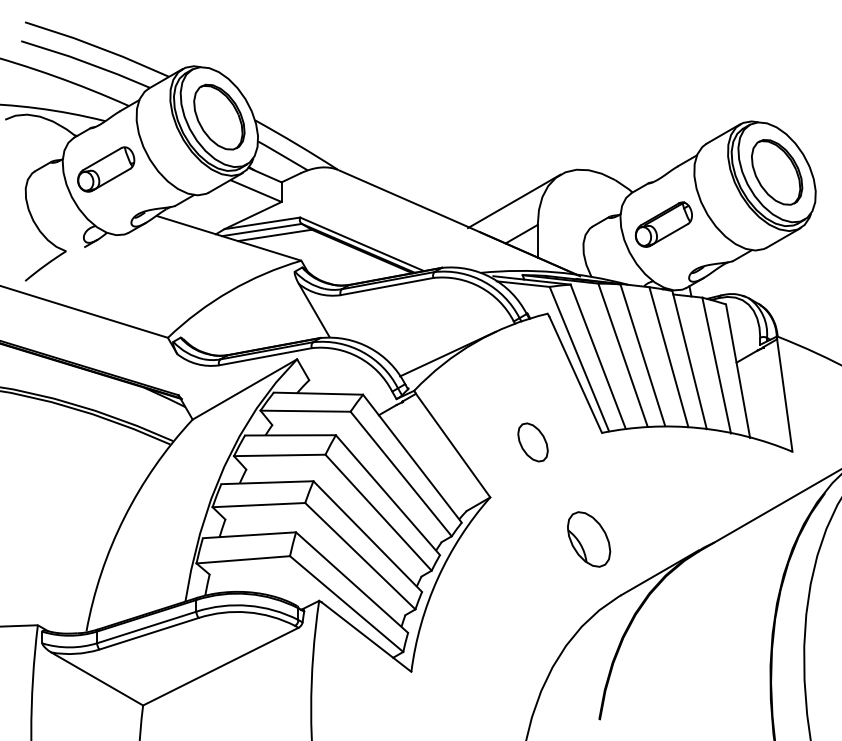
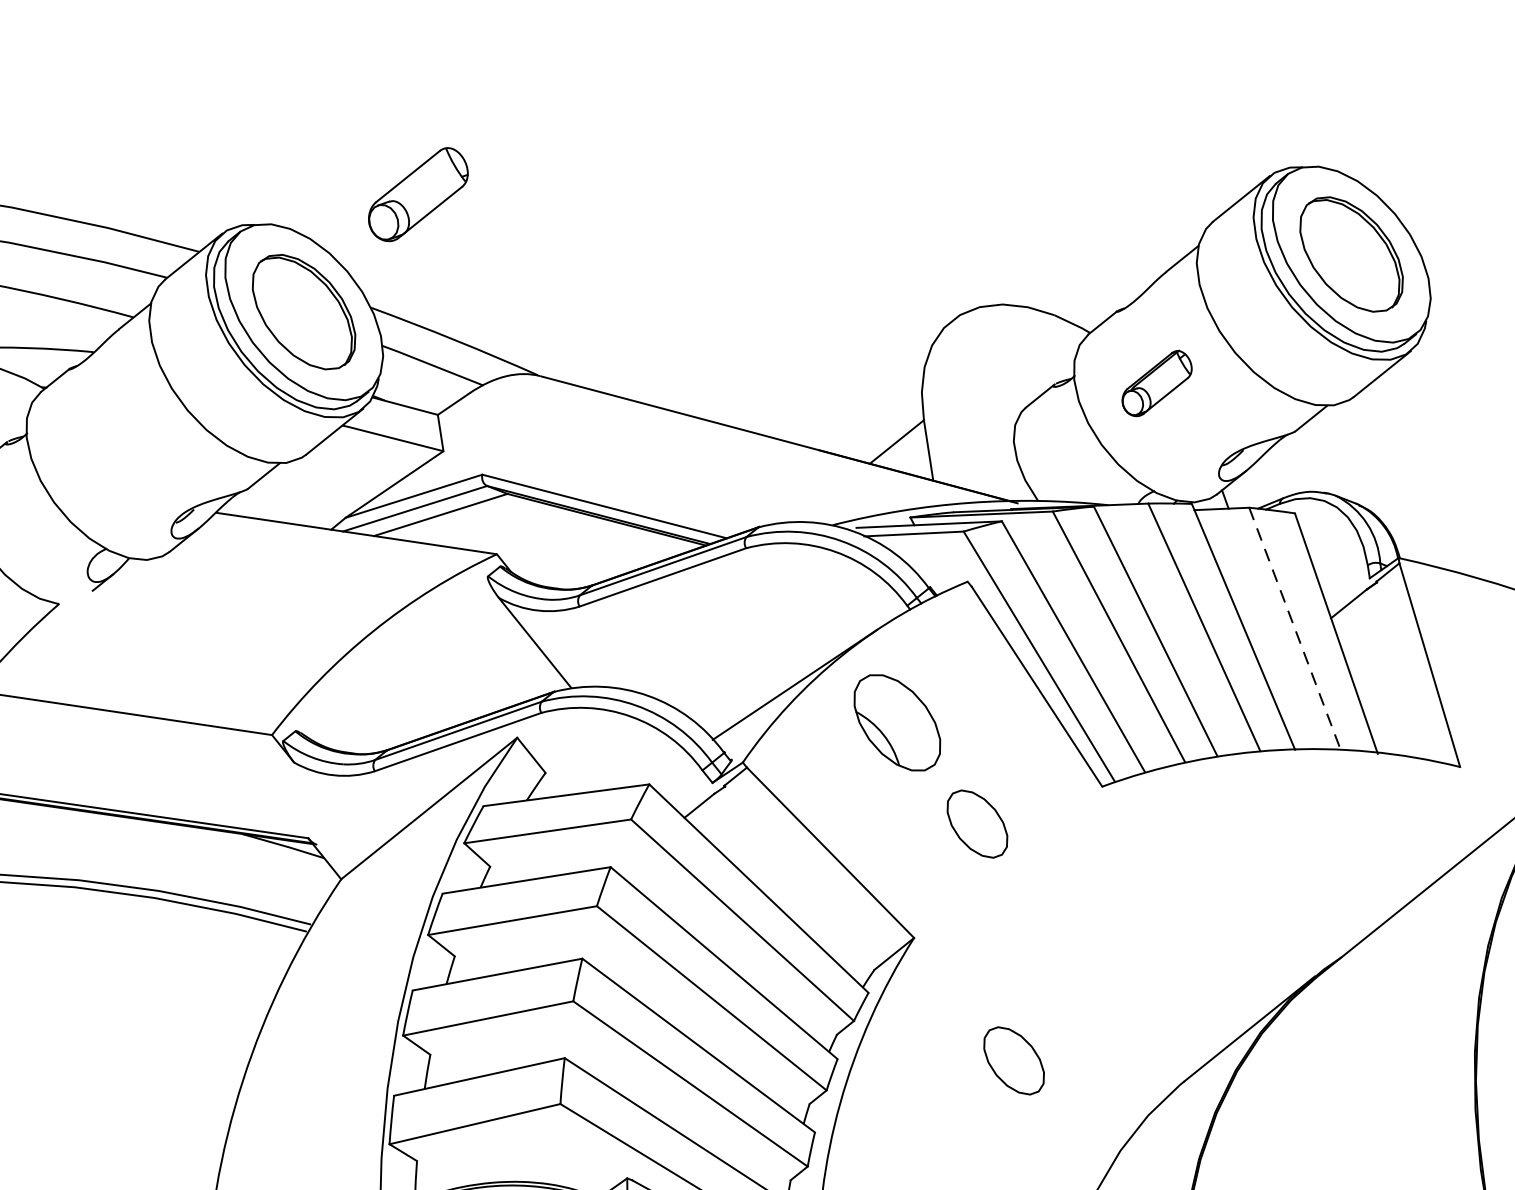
part: (106, 169) -> (418, 194), moved
line: (514, 201) -> (874, 383), removed
part: (663, 224) -> (1156, 383), size x0.7
line: (716, 366) -> (1295, 631), solid -> dashed
part: (589, 539) -> (898, 722), moved
part: (532, 570) -> (1013, 1061), added

